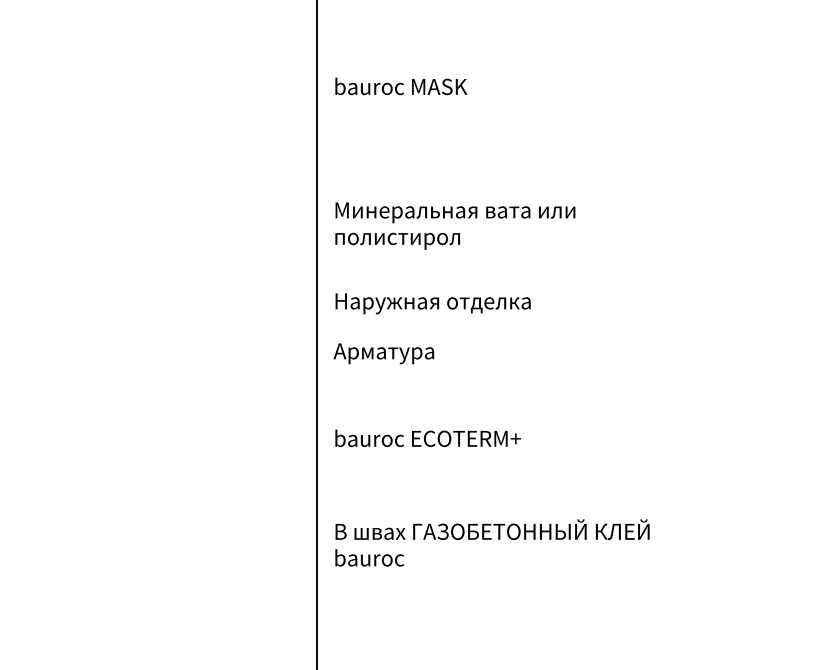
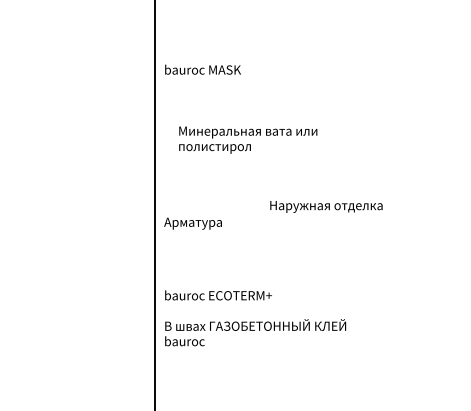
text: (455, 224) -> (248, 139), moved
text: (433, 303) -> (326, 206), moved
text: (428, 438) -> (218, 295), moved

